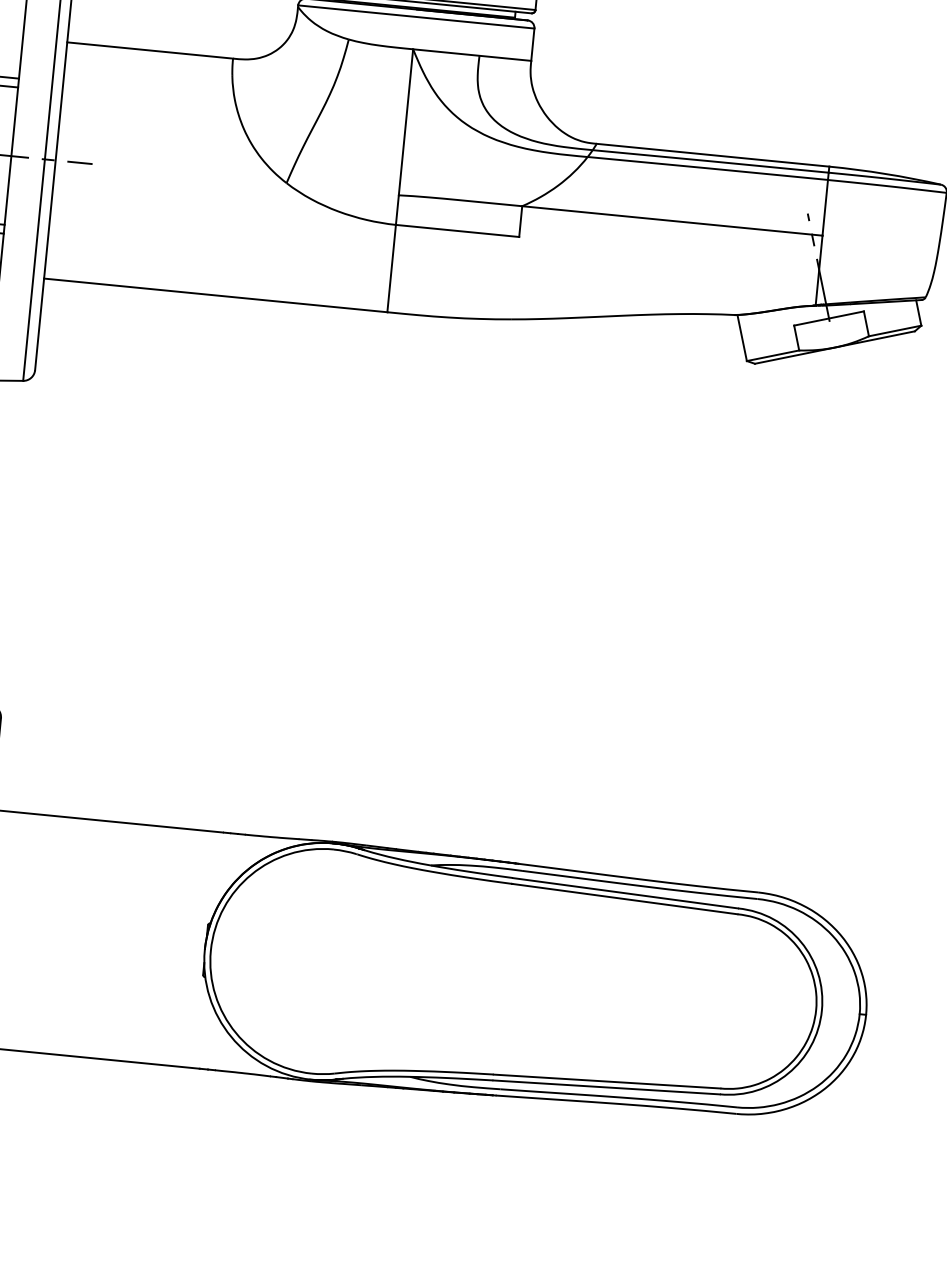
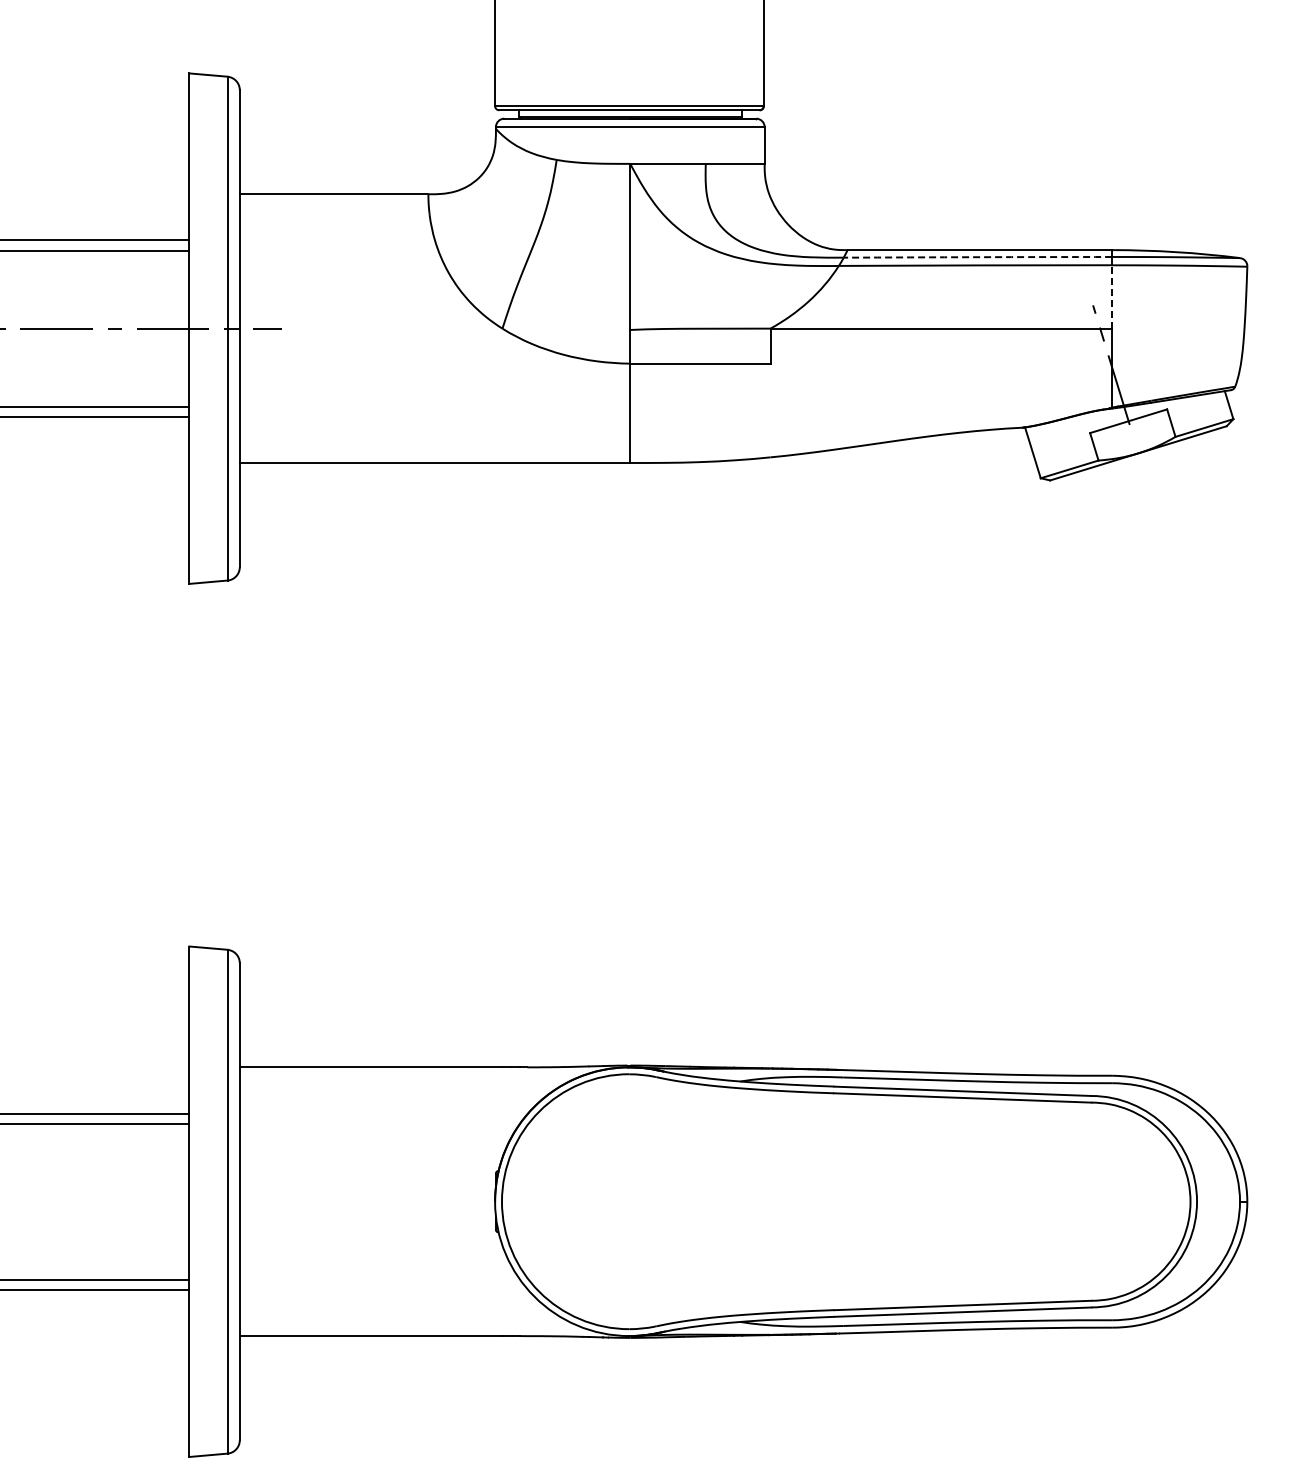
arc: (710, 161) -> (977, 257), solid -> dashed
line: (825, 207) -> (1112, 296), solid -> dashed

